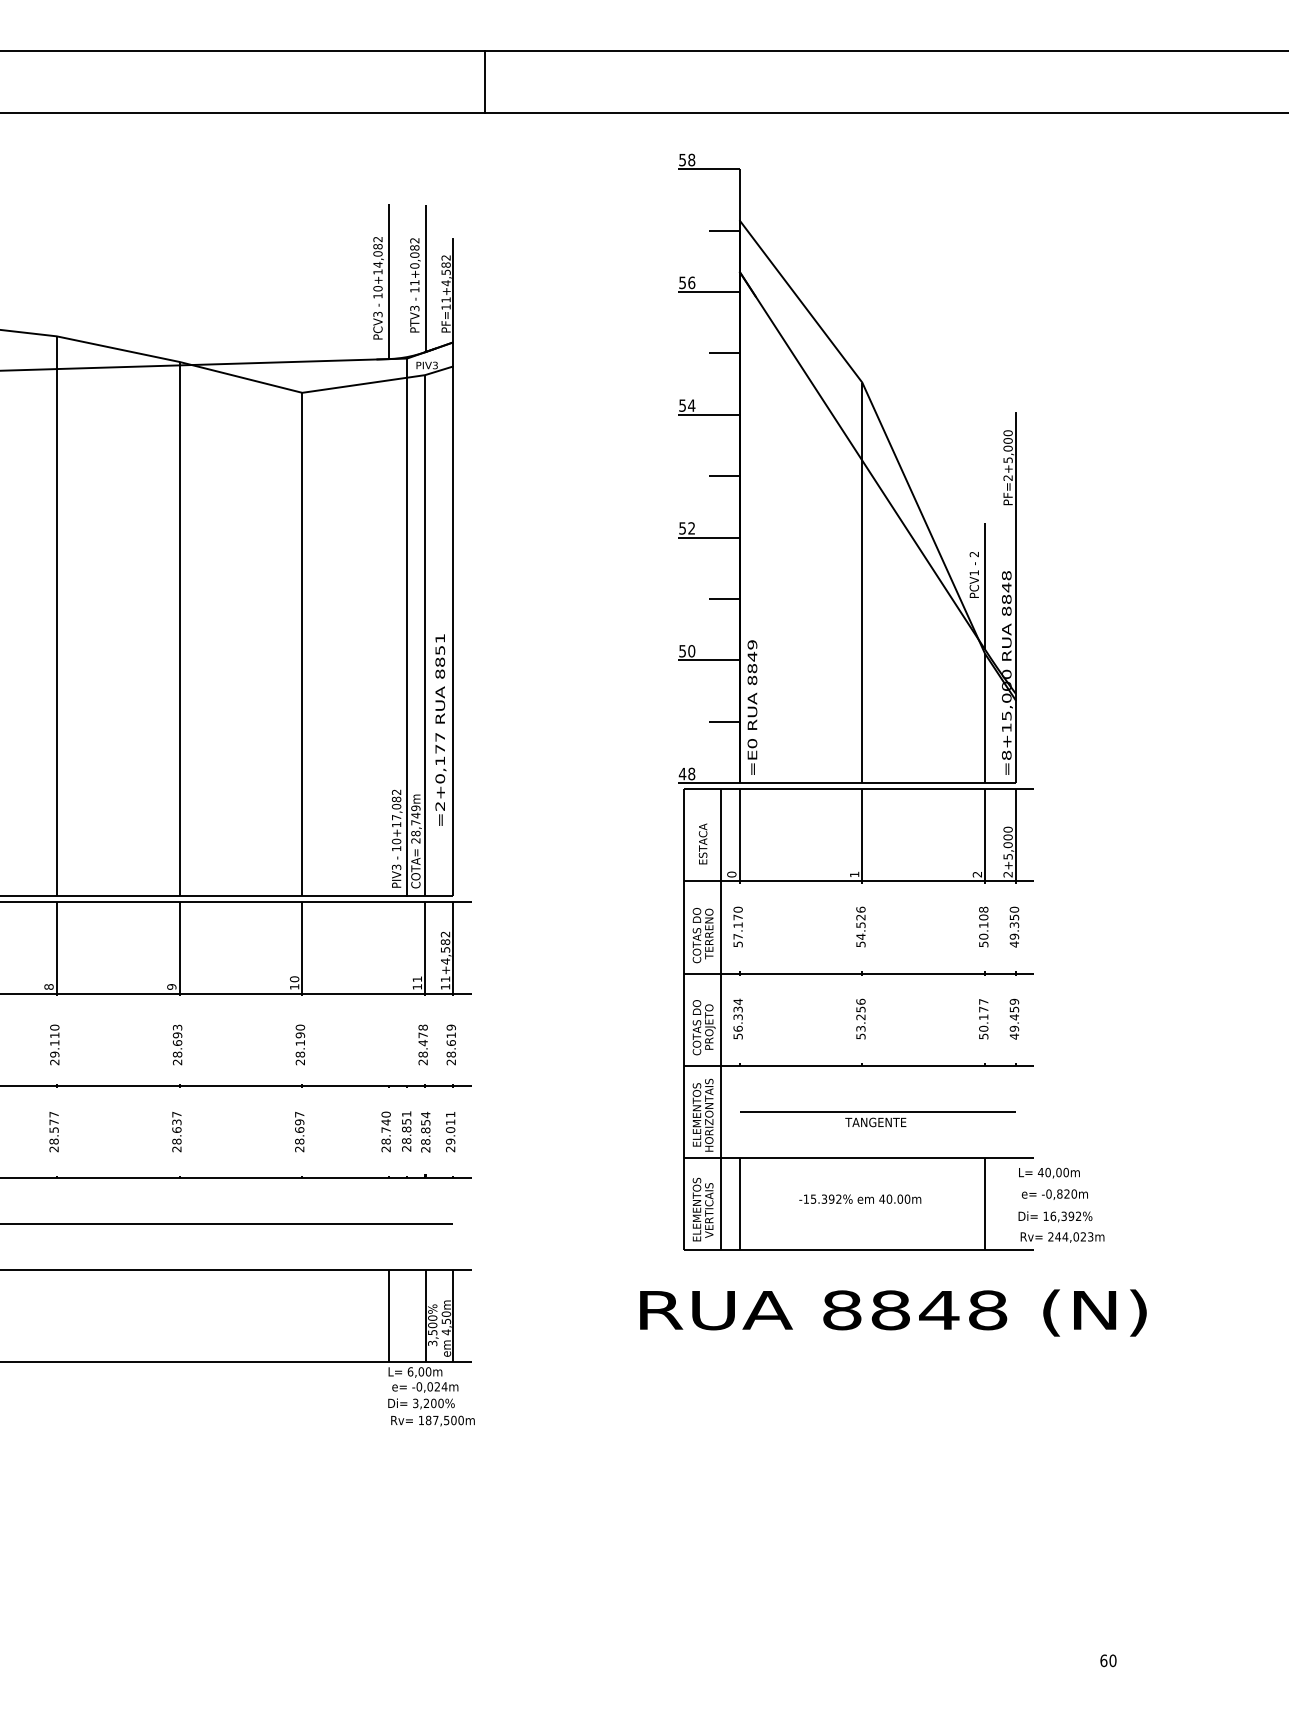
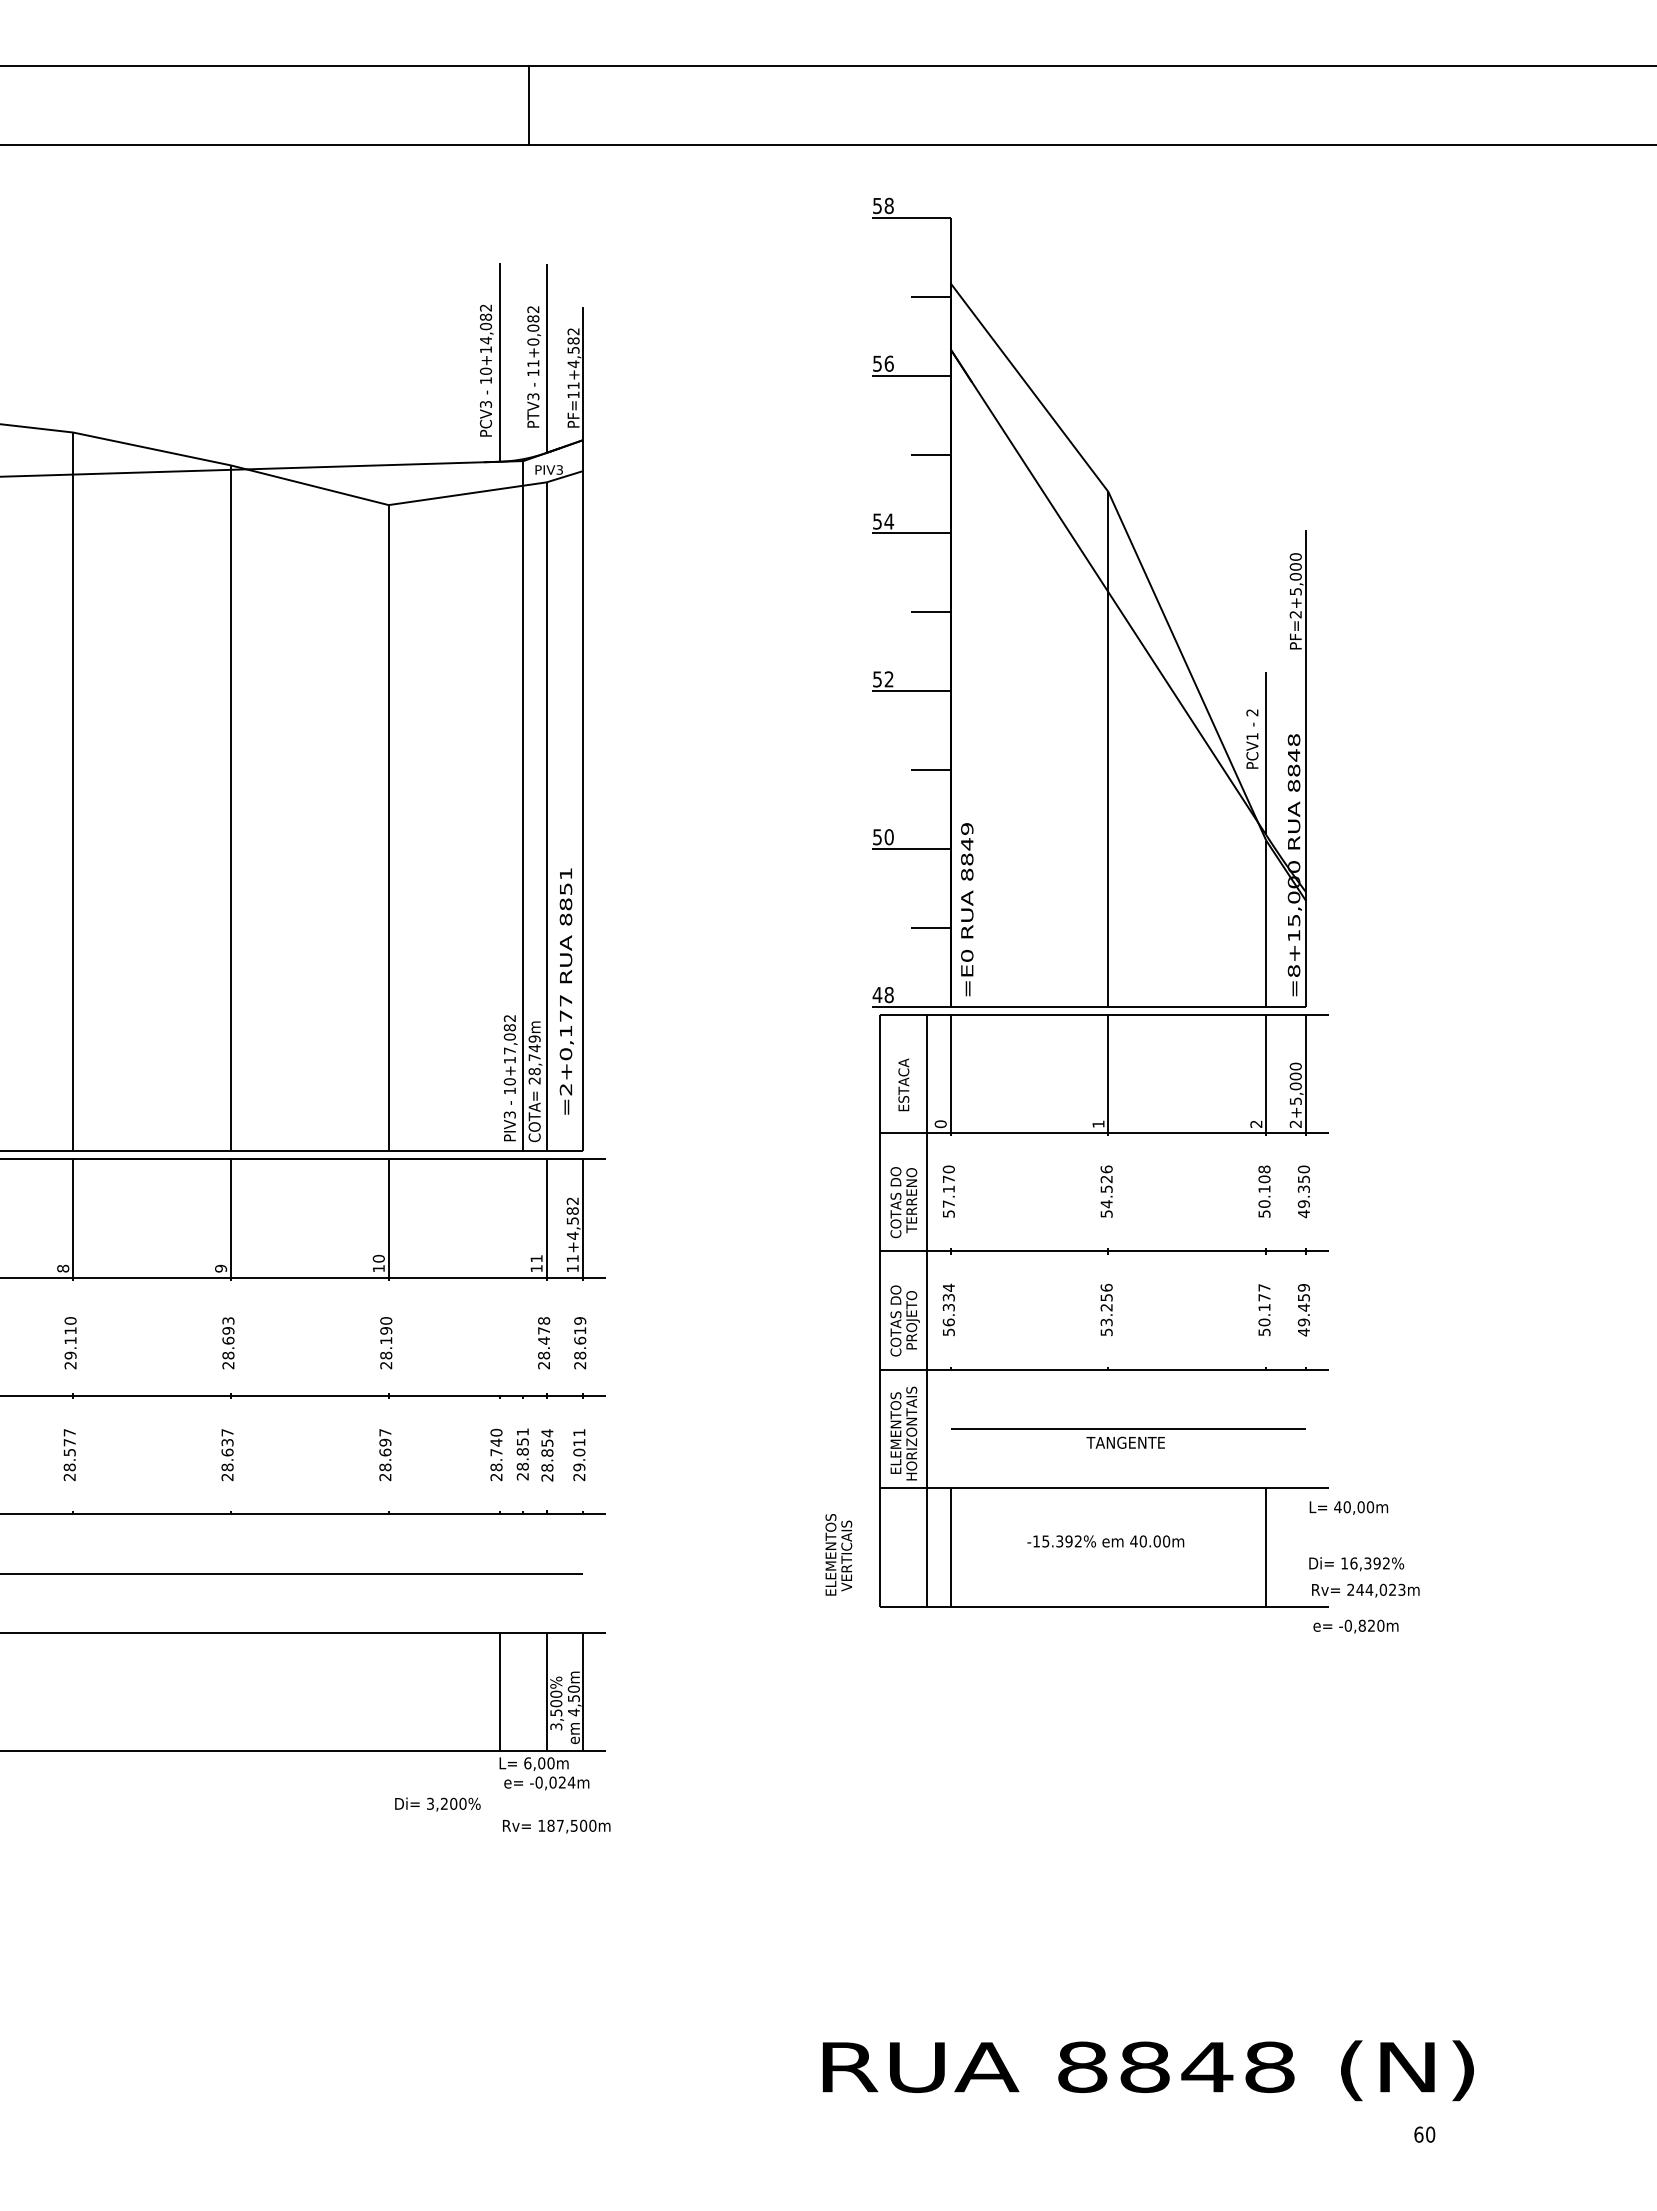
line: (484, 81) -> (528, 105), moved
text: (440, 730) -> (566, 991), moved
text: (1054, 1194) -> (1355, 1626), moved
text: (702, 1209) -> (838, 1554), moved
text: (892, 1312) -> (1147, 2070), moved
text: (421, 1403) -> (437, 1804), moved

